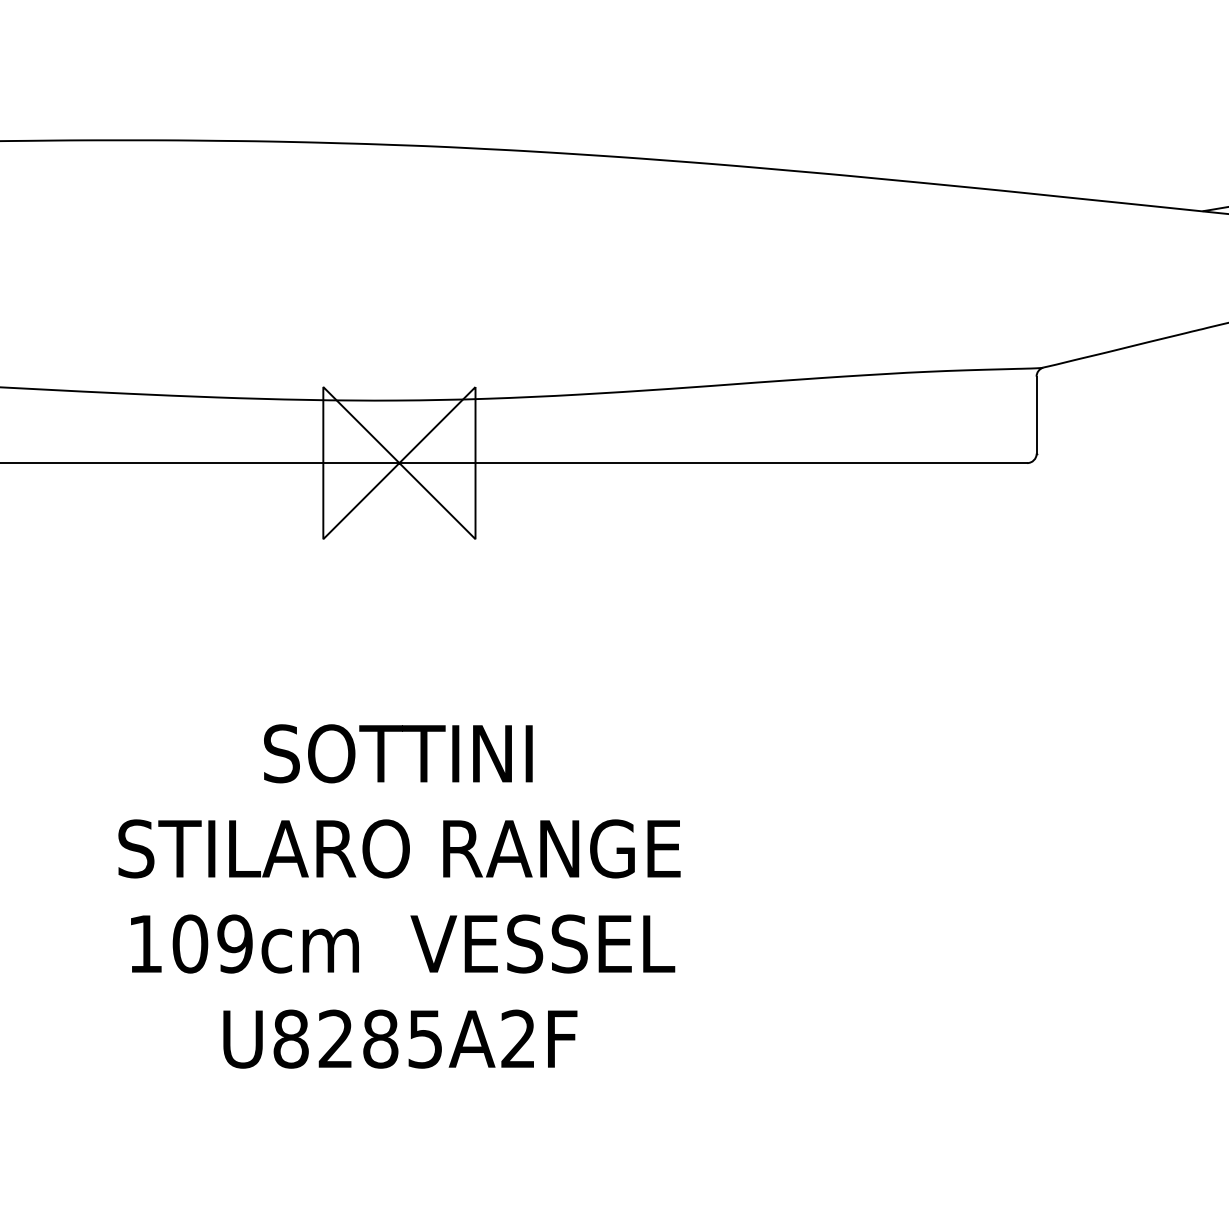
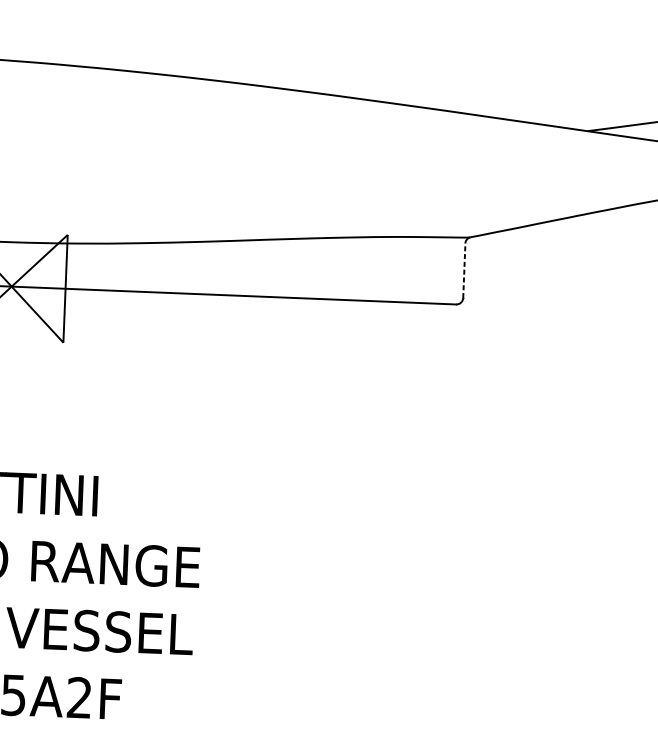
line: (1036, 415) -> (464, 271), solid -> dashed

